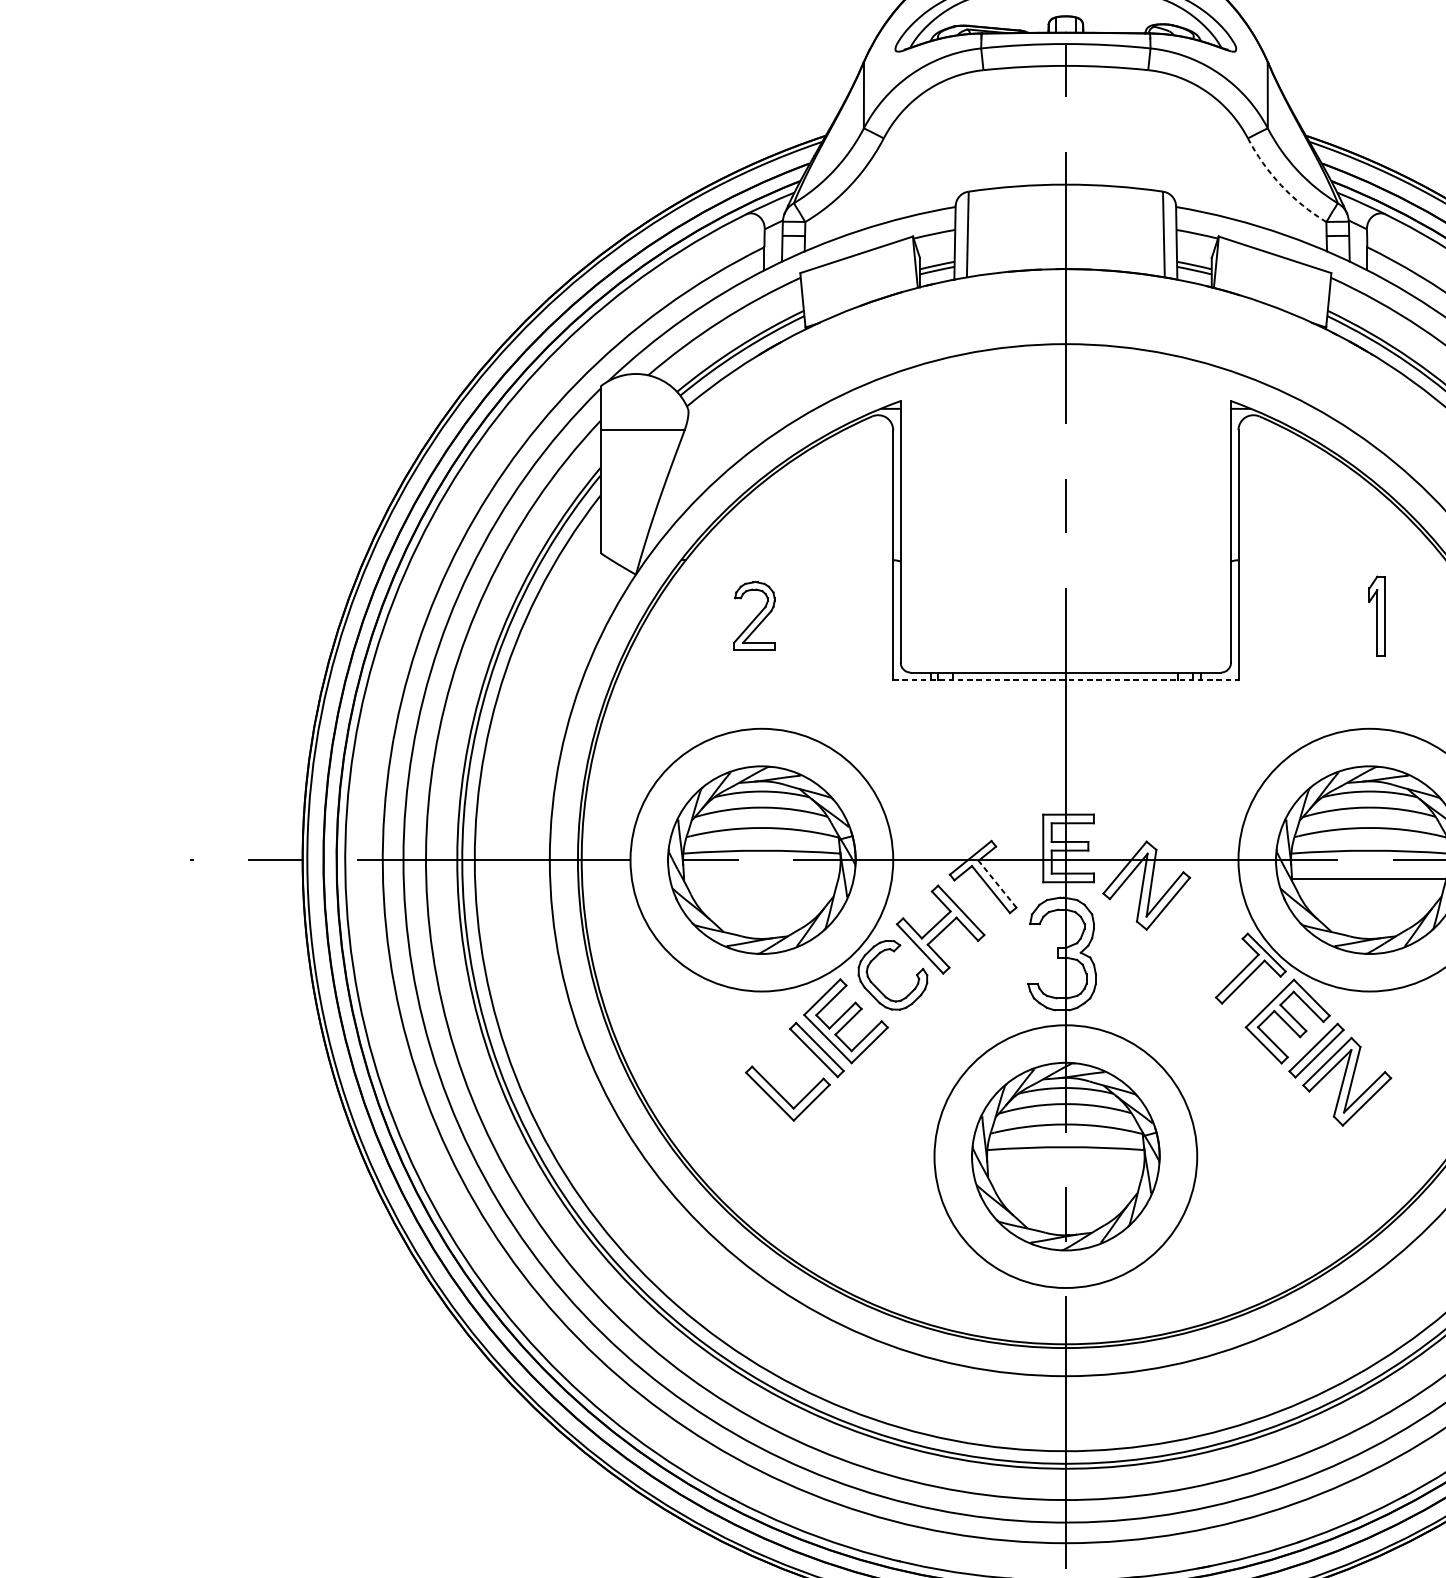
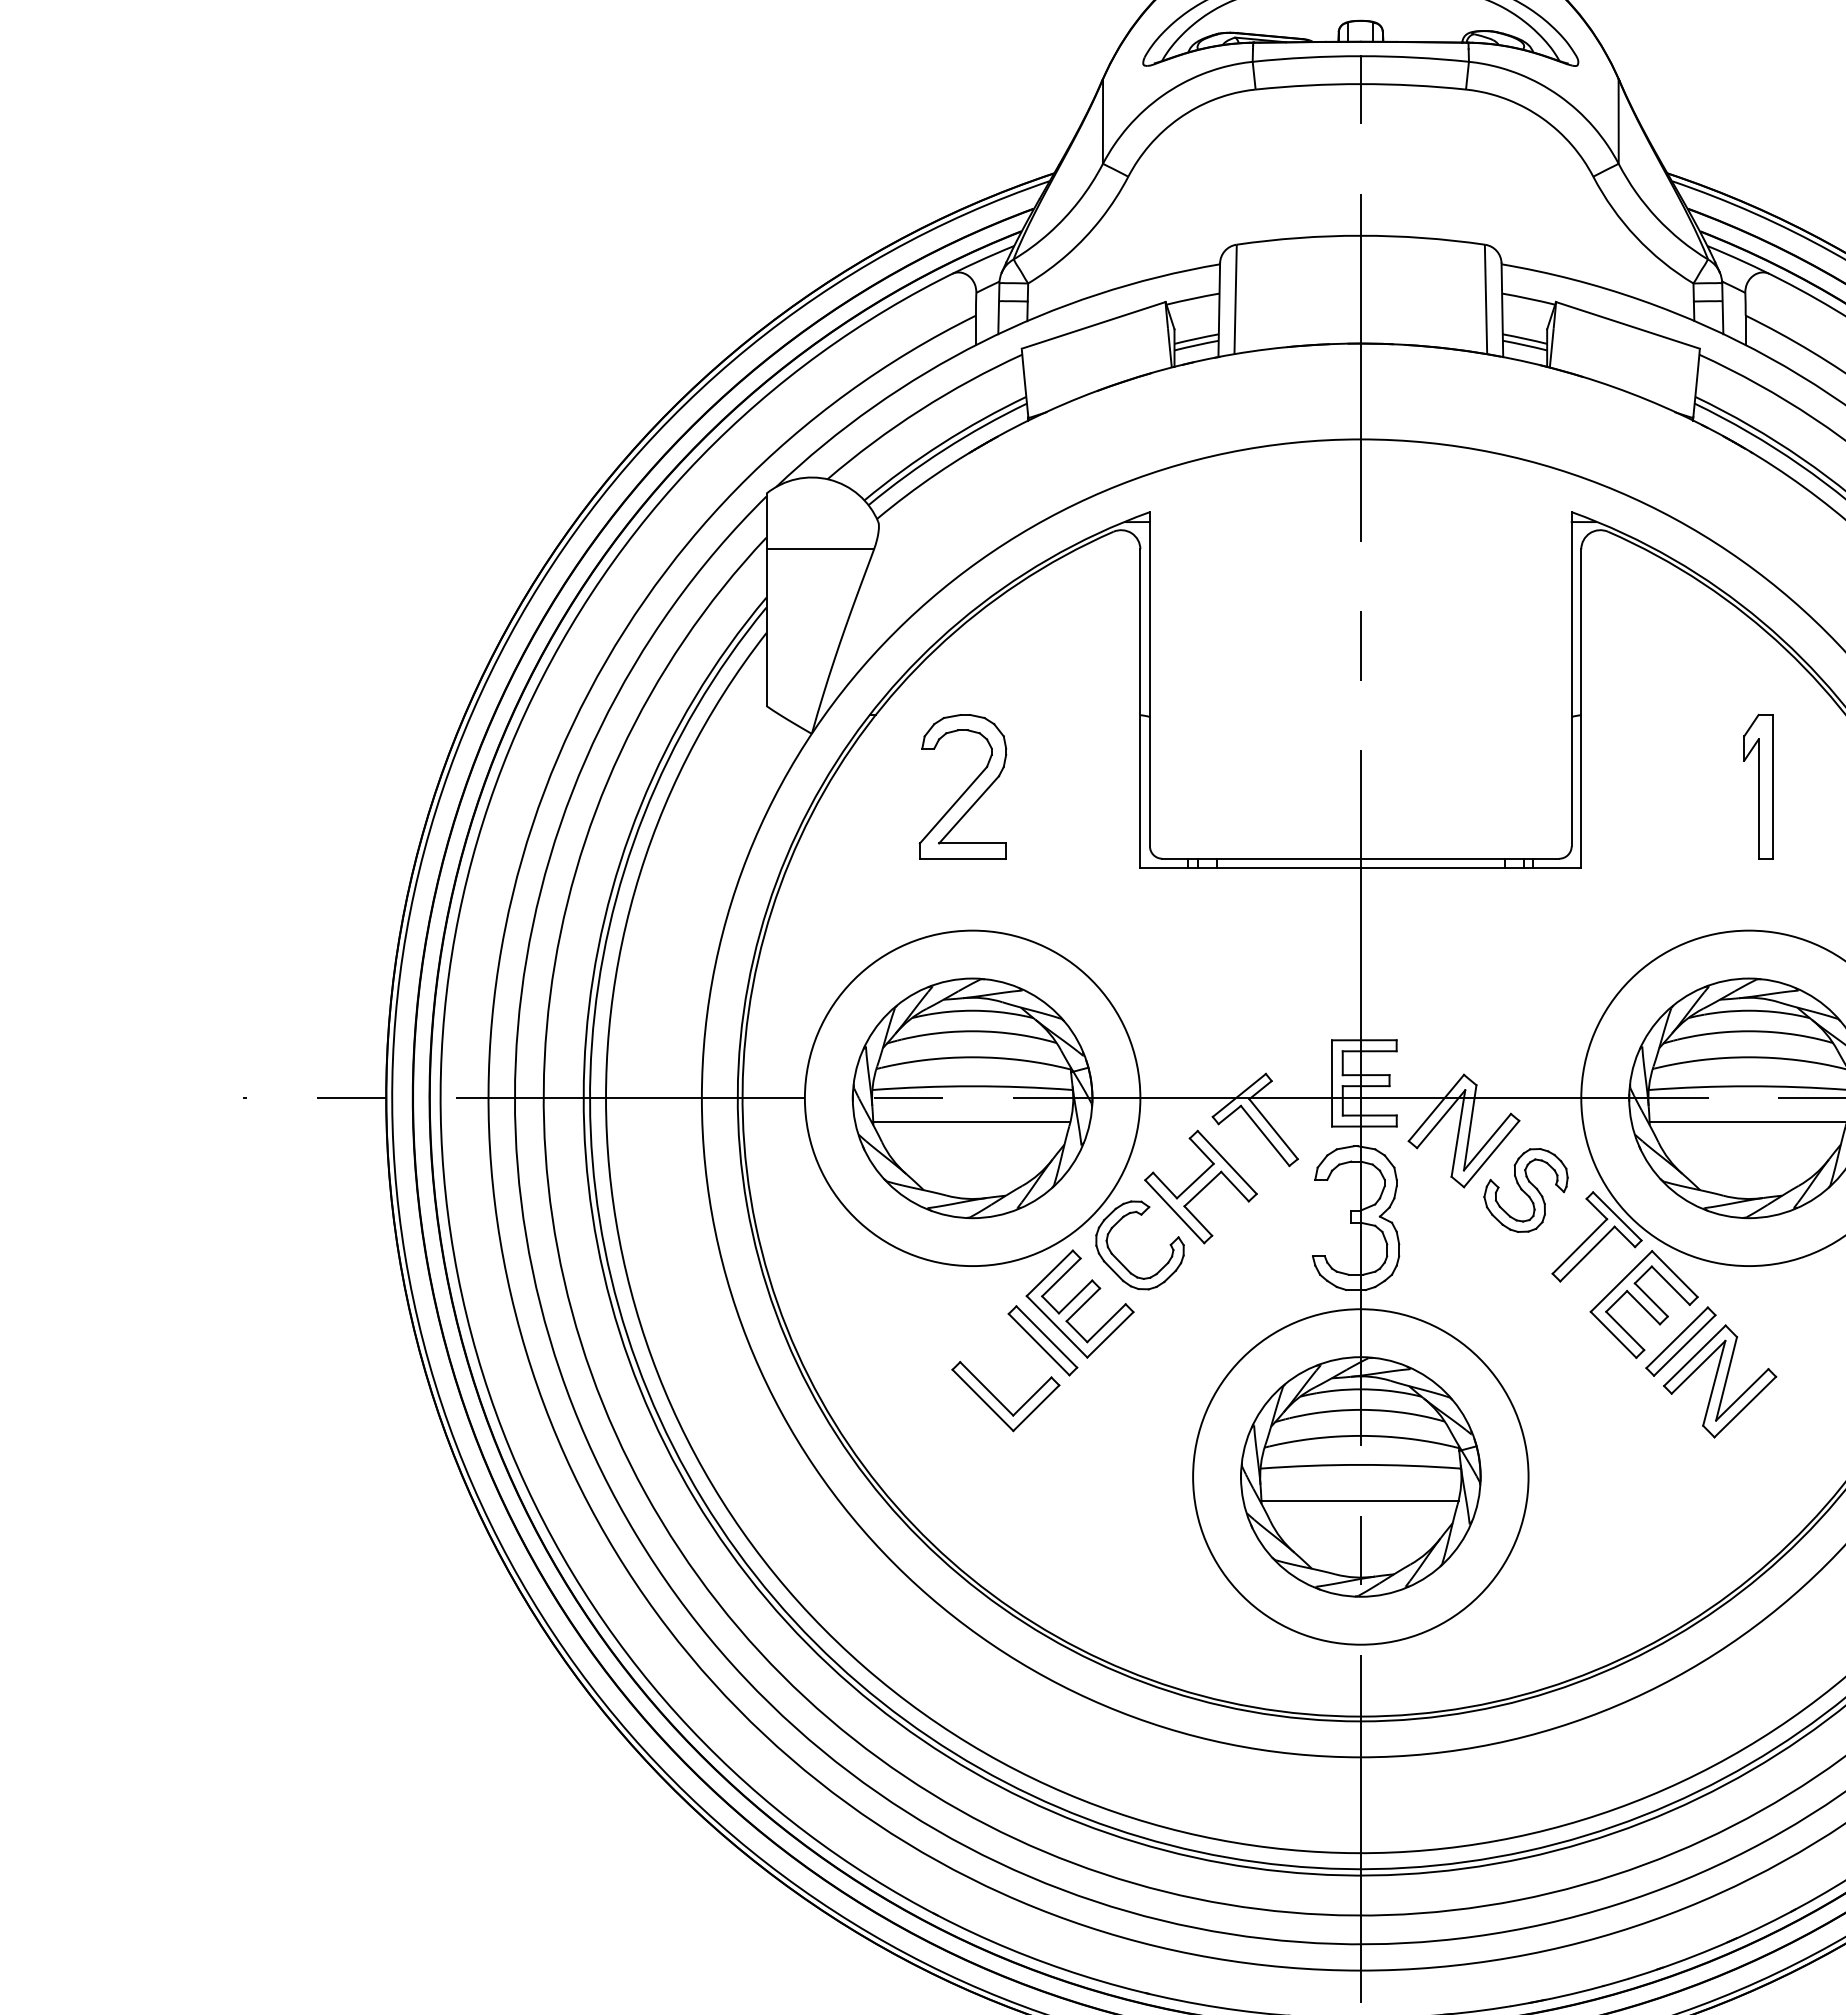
arc: (1281, 186) -> (1636, 237), dashed -> solid
part: (753, 615) -> (962, 786), size x1.67
part: (1377, 615) -> (1758, 786), size x1.43
line: (1066, 680) -> (1361, 868), dashed -> solid
line: (760, 879) -> (971, 1122), added
line: (997, 884) -> (1273, 1129), dashed -> solid
part: (1194, 932) -> (1525, 1190), added
line: (1064, 1175) -> (1359, 1500), added

